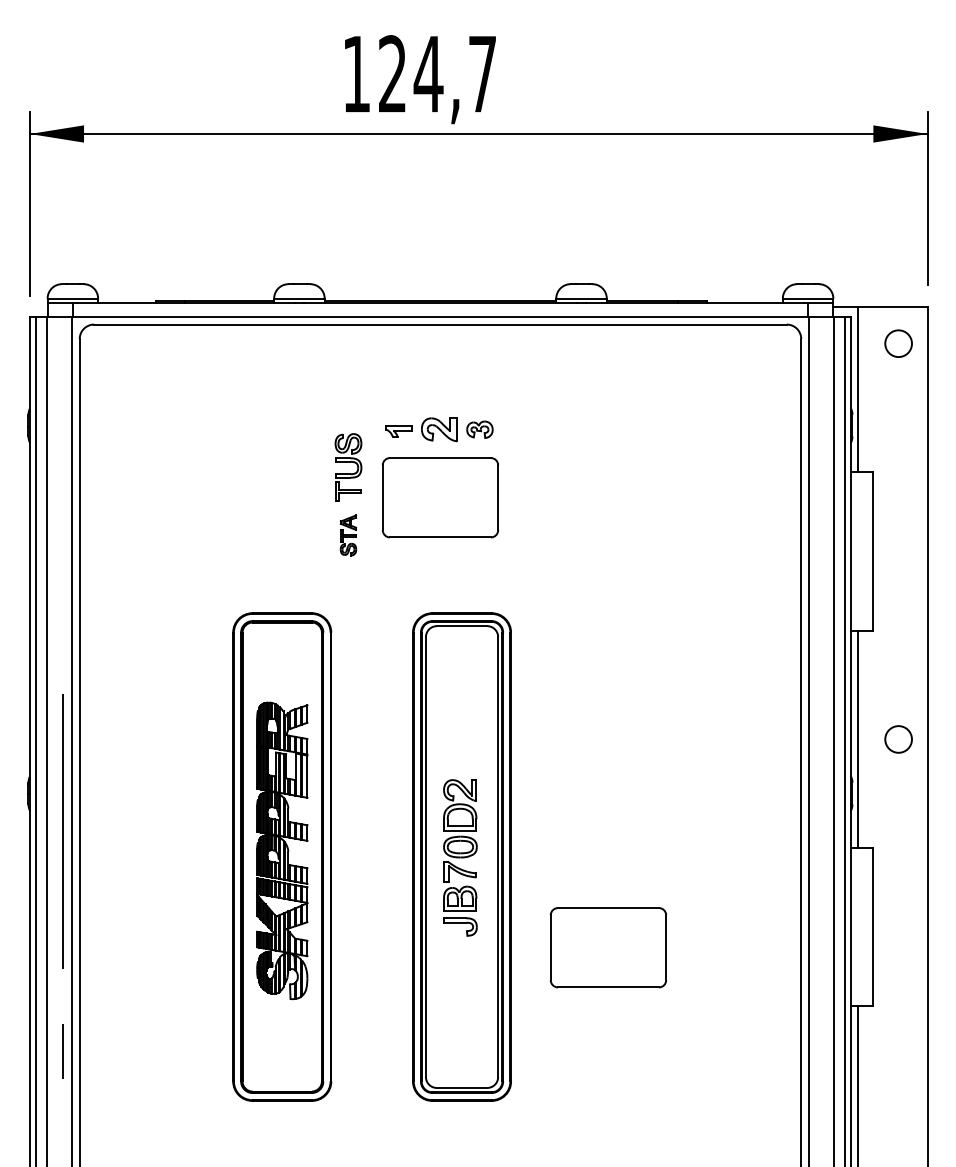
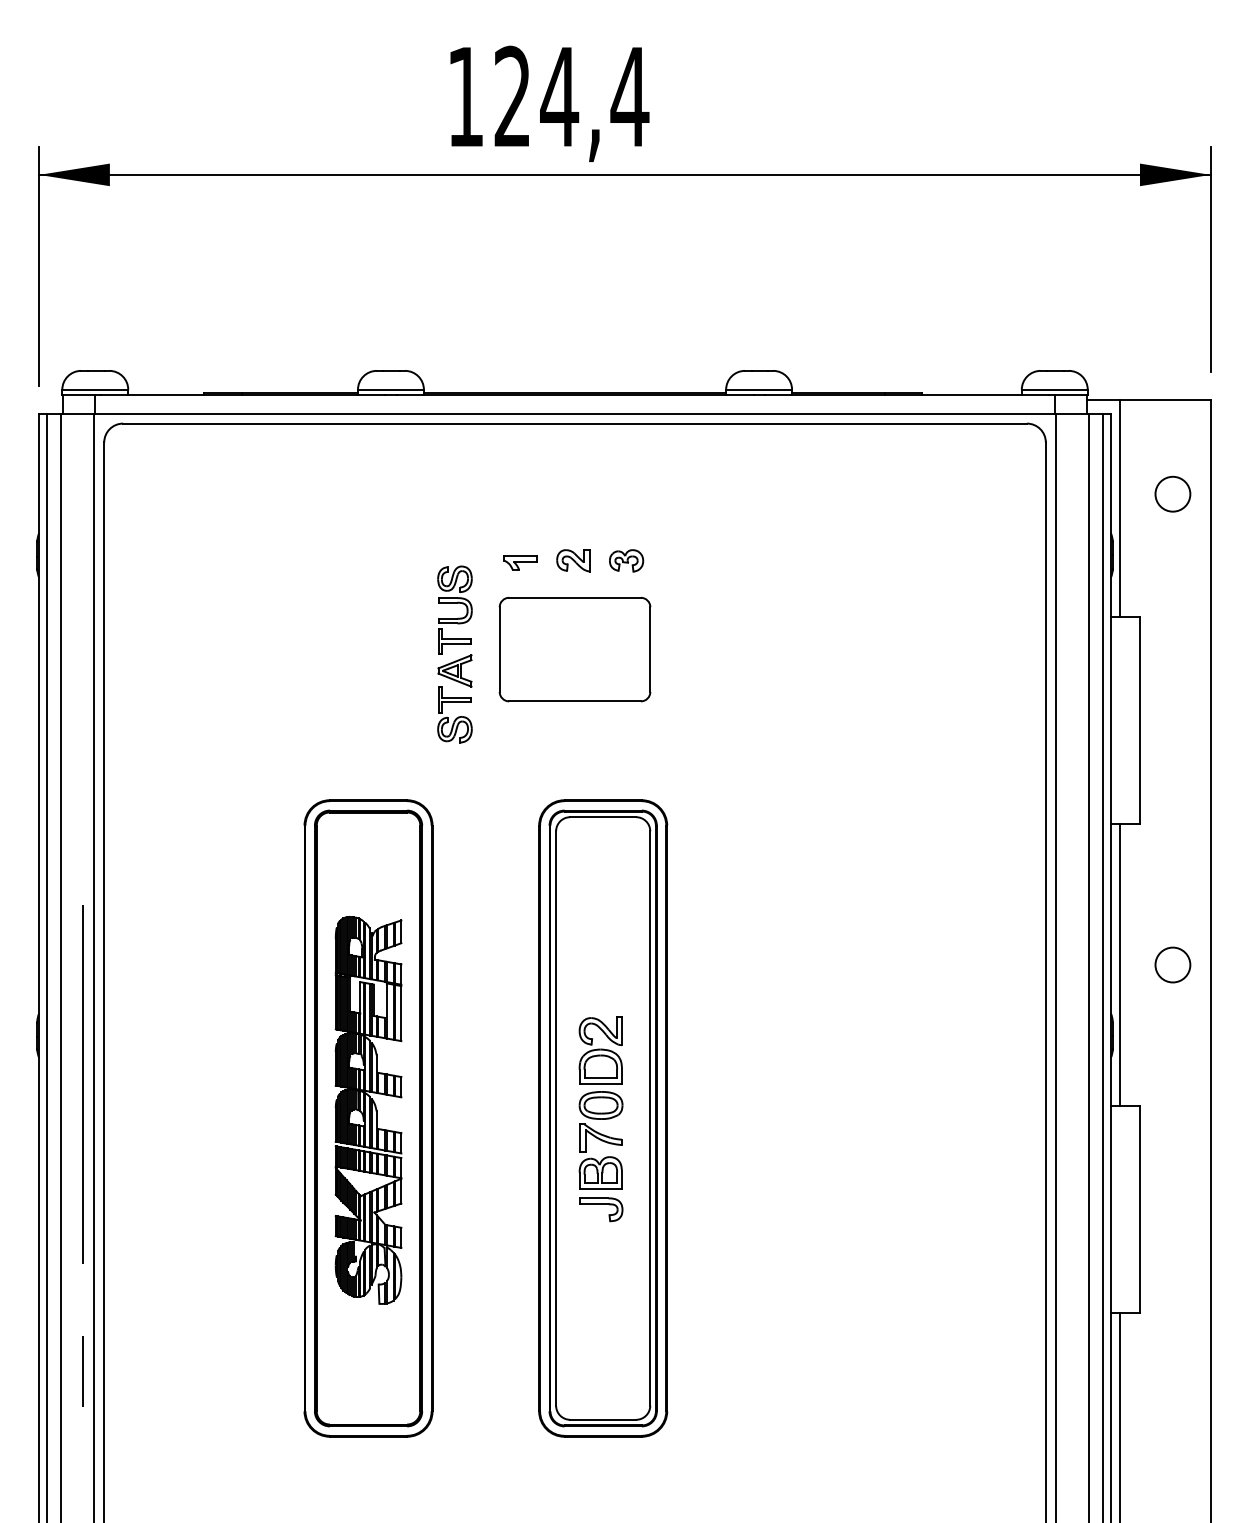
text: (482, 74) -> (629, 97), 124,7 -> 124,4
circle: (898, 343) -> (1172, 493), moved
part: (438, 429) -> (572, 560), size x0.71
part: (348, 535) -> (455, 698), size x1.67
part: (607, 947) -> (792, 1236), removed

